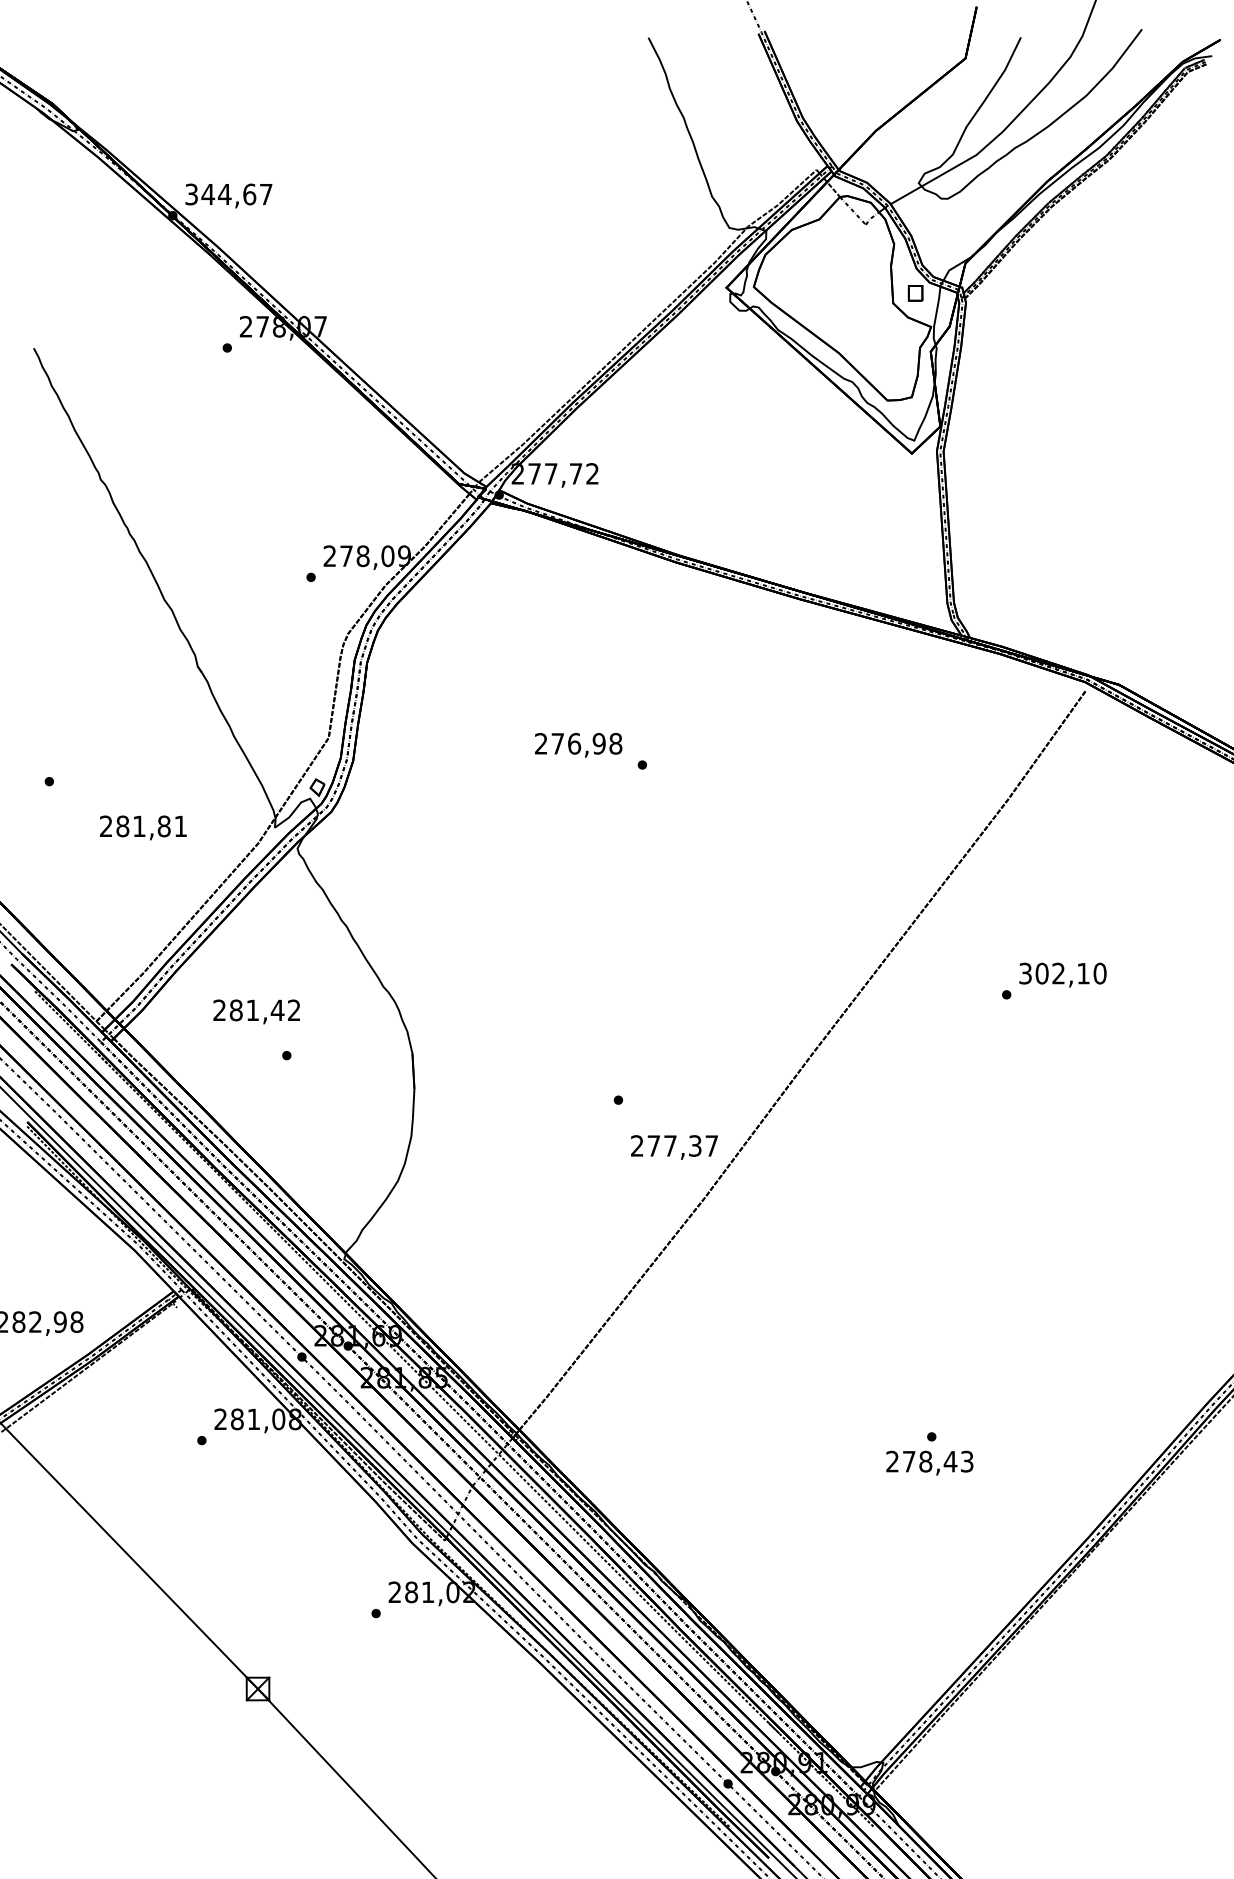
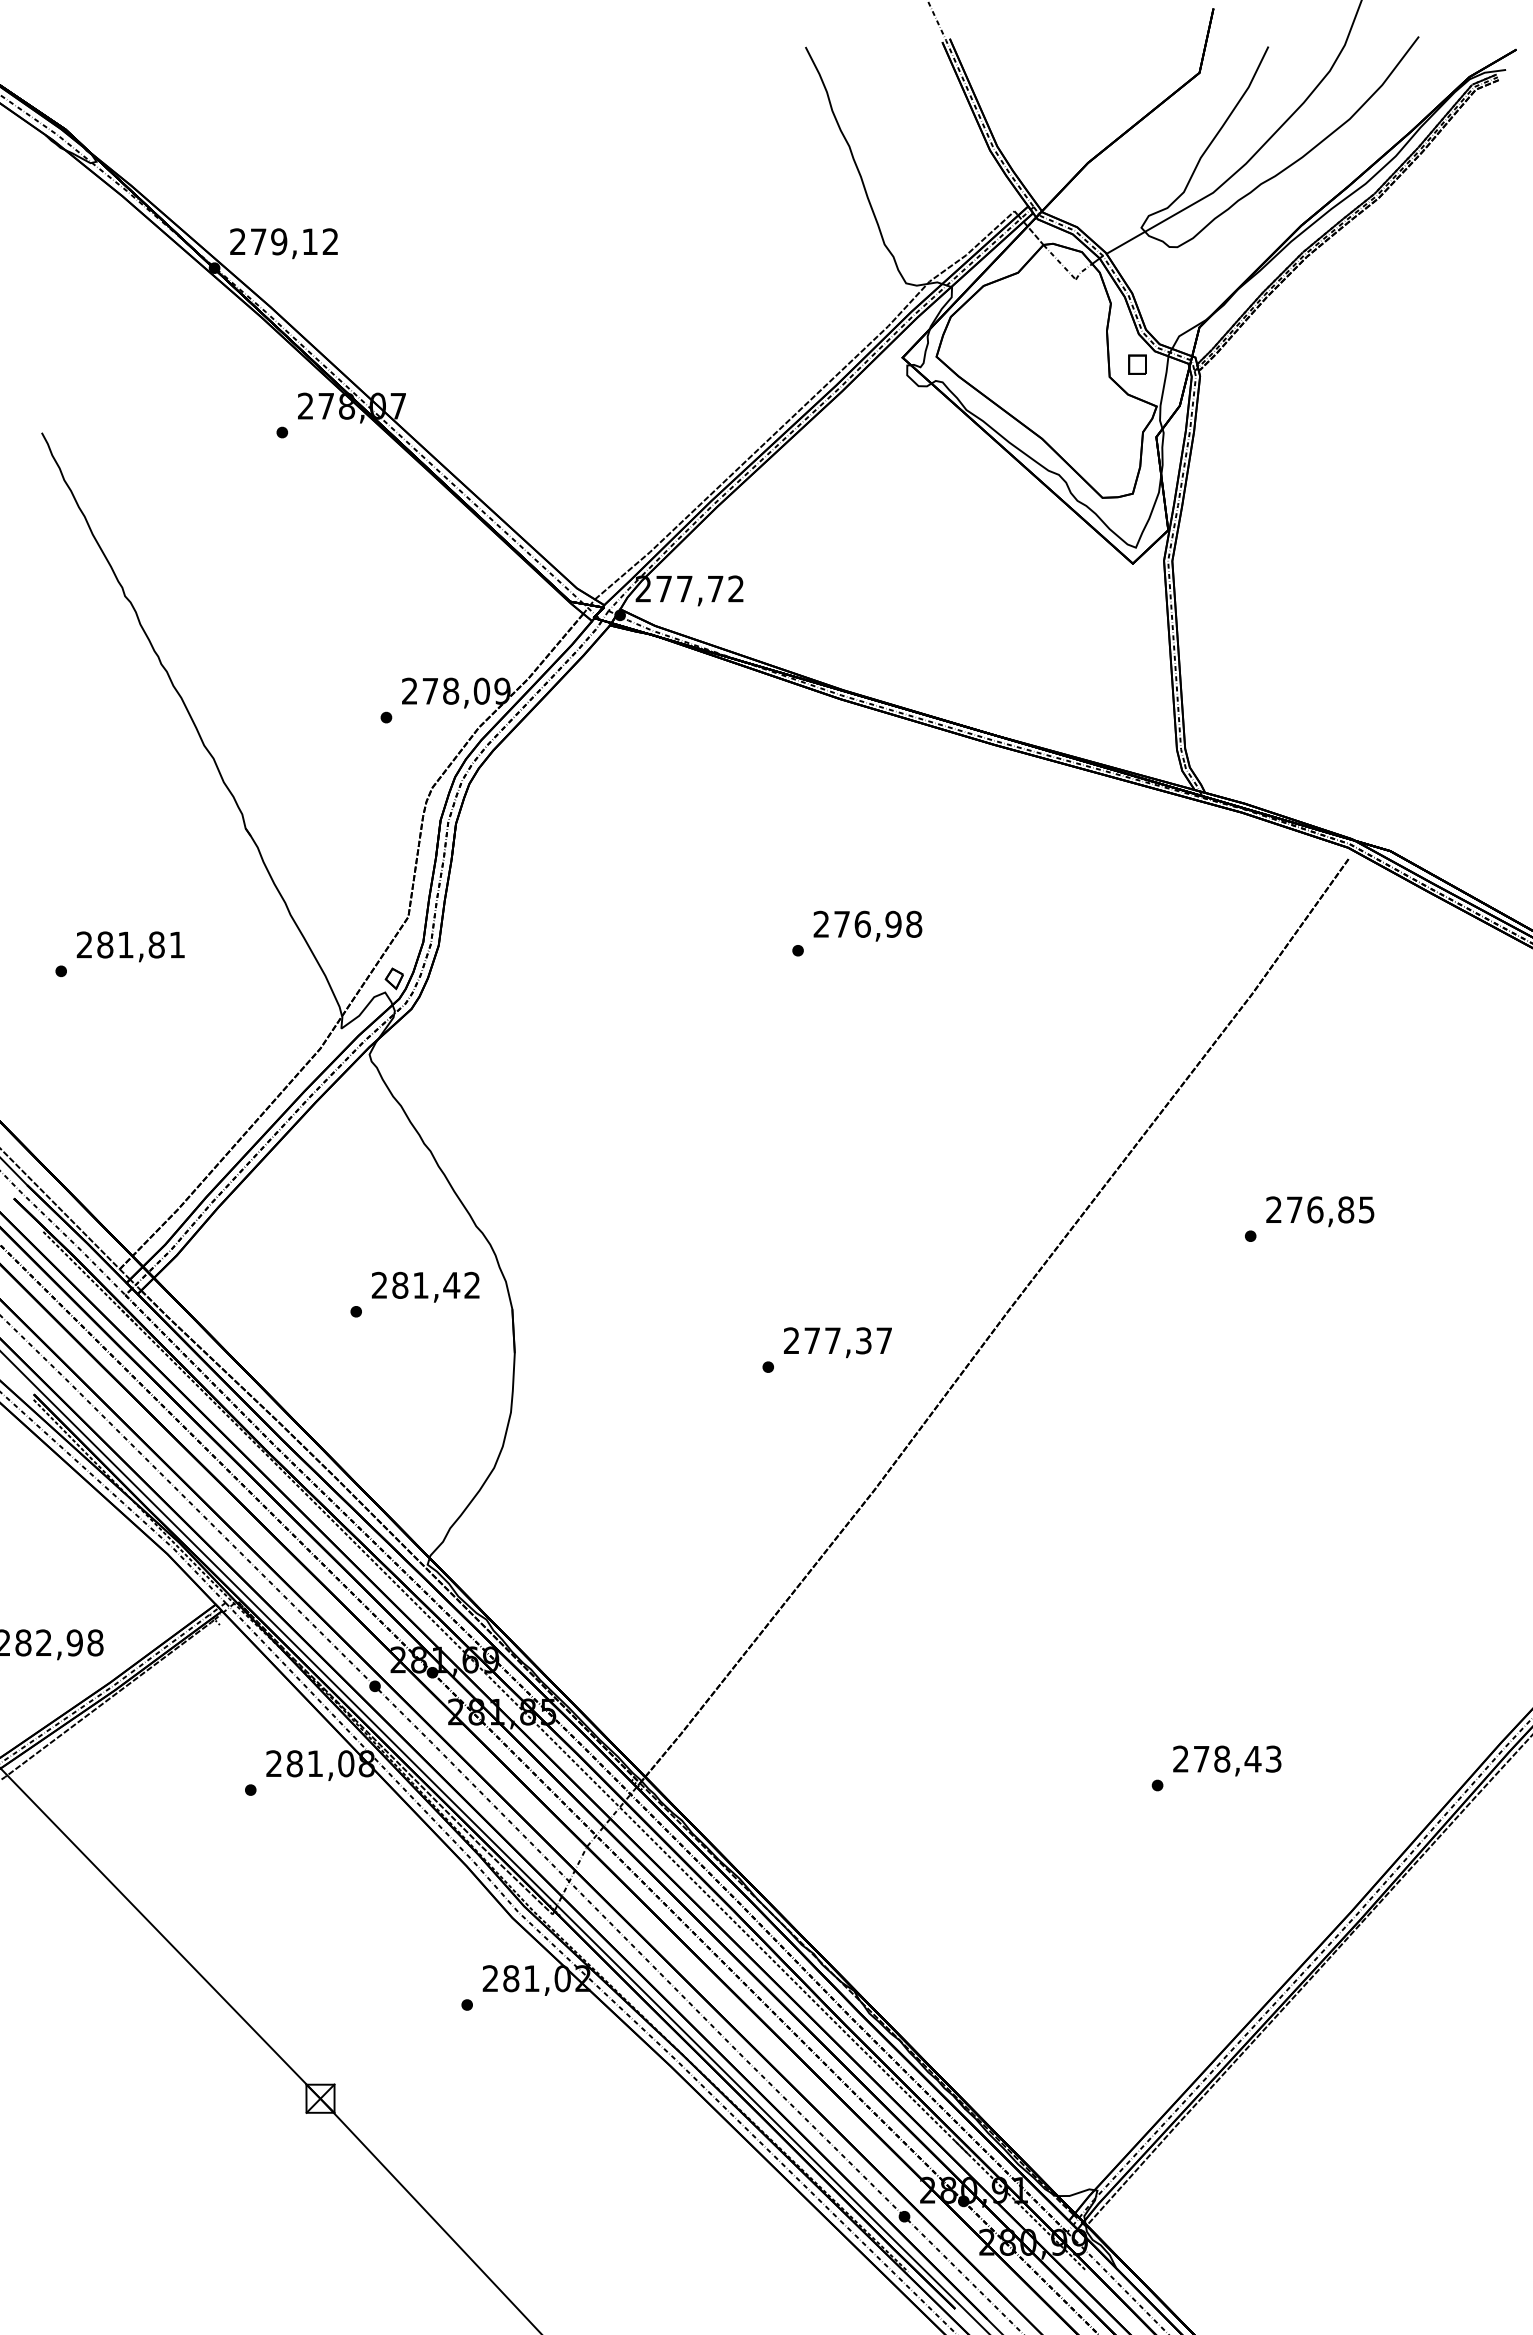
text: (228, 194) -> (283, 241), 344,67 -> 279,12
text: (578, 745) -> (867, 926), moved
text: (143, 827) -> (130, 946), moved
text: (1062, 973) -> (1320, 1209), 302,10 -> 276,85
text: (256, 1011) -> (425, 1286), moved
text: (674, 1147) -> (837, 1342), moved
text: (929, 1462) -> (1226, 1760), moved

